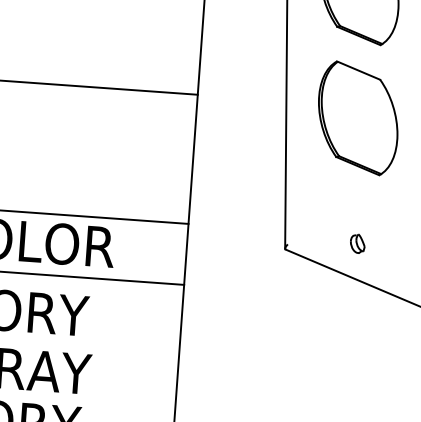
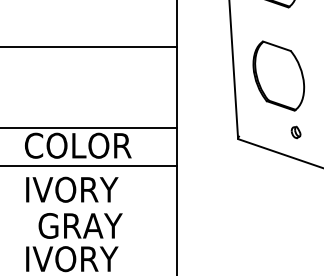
part: (357, 117) -> (278, 75), moved
part: (356, 243) -> (295, 132), moved

